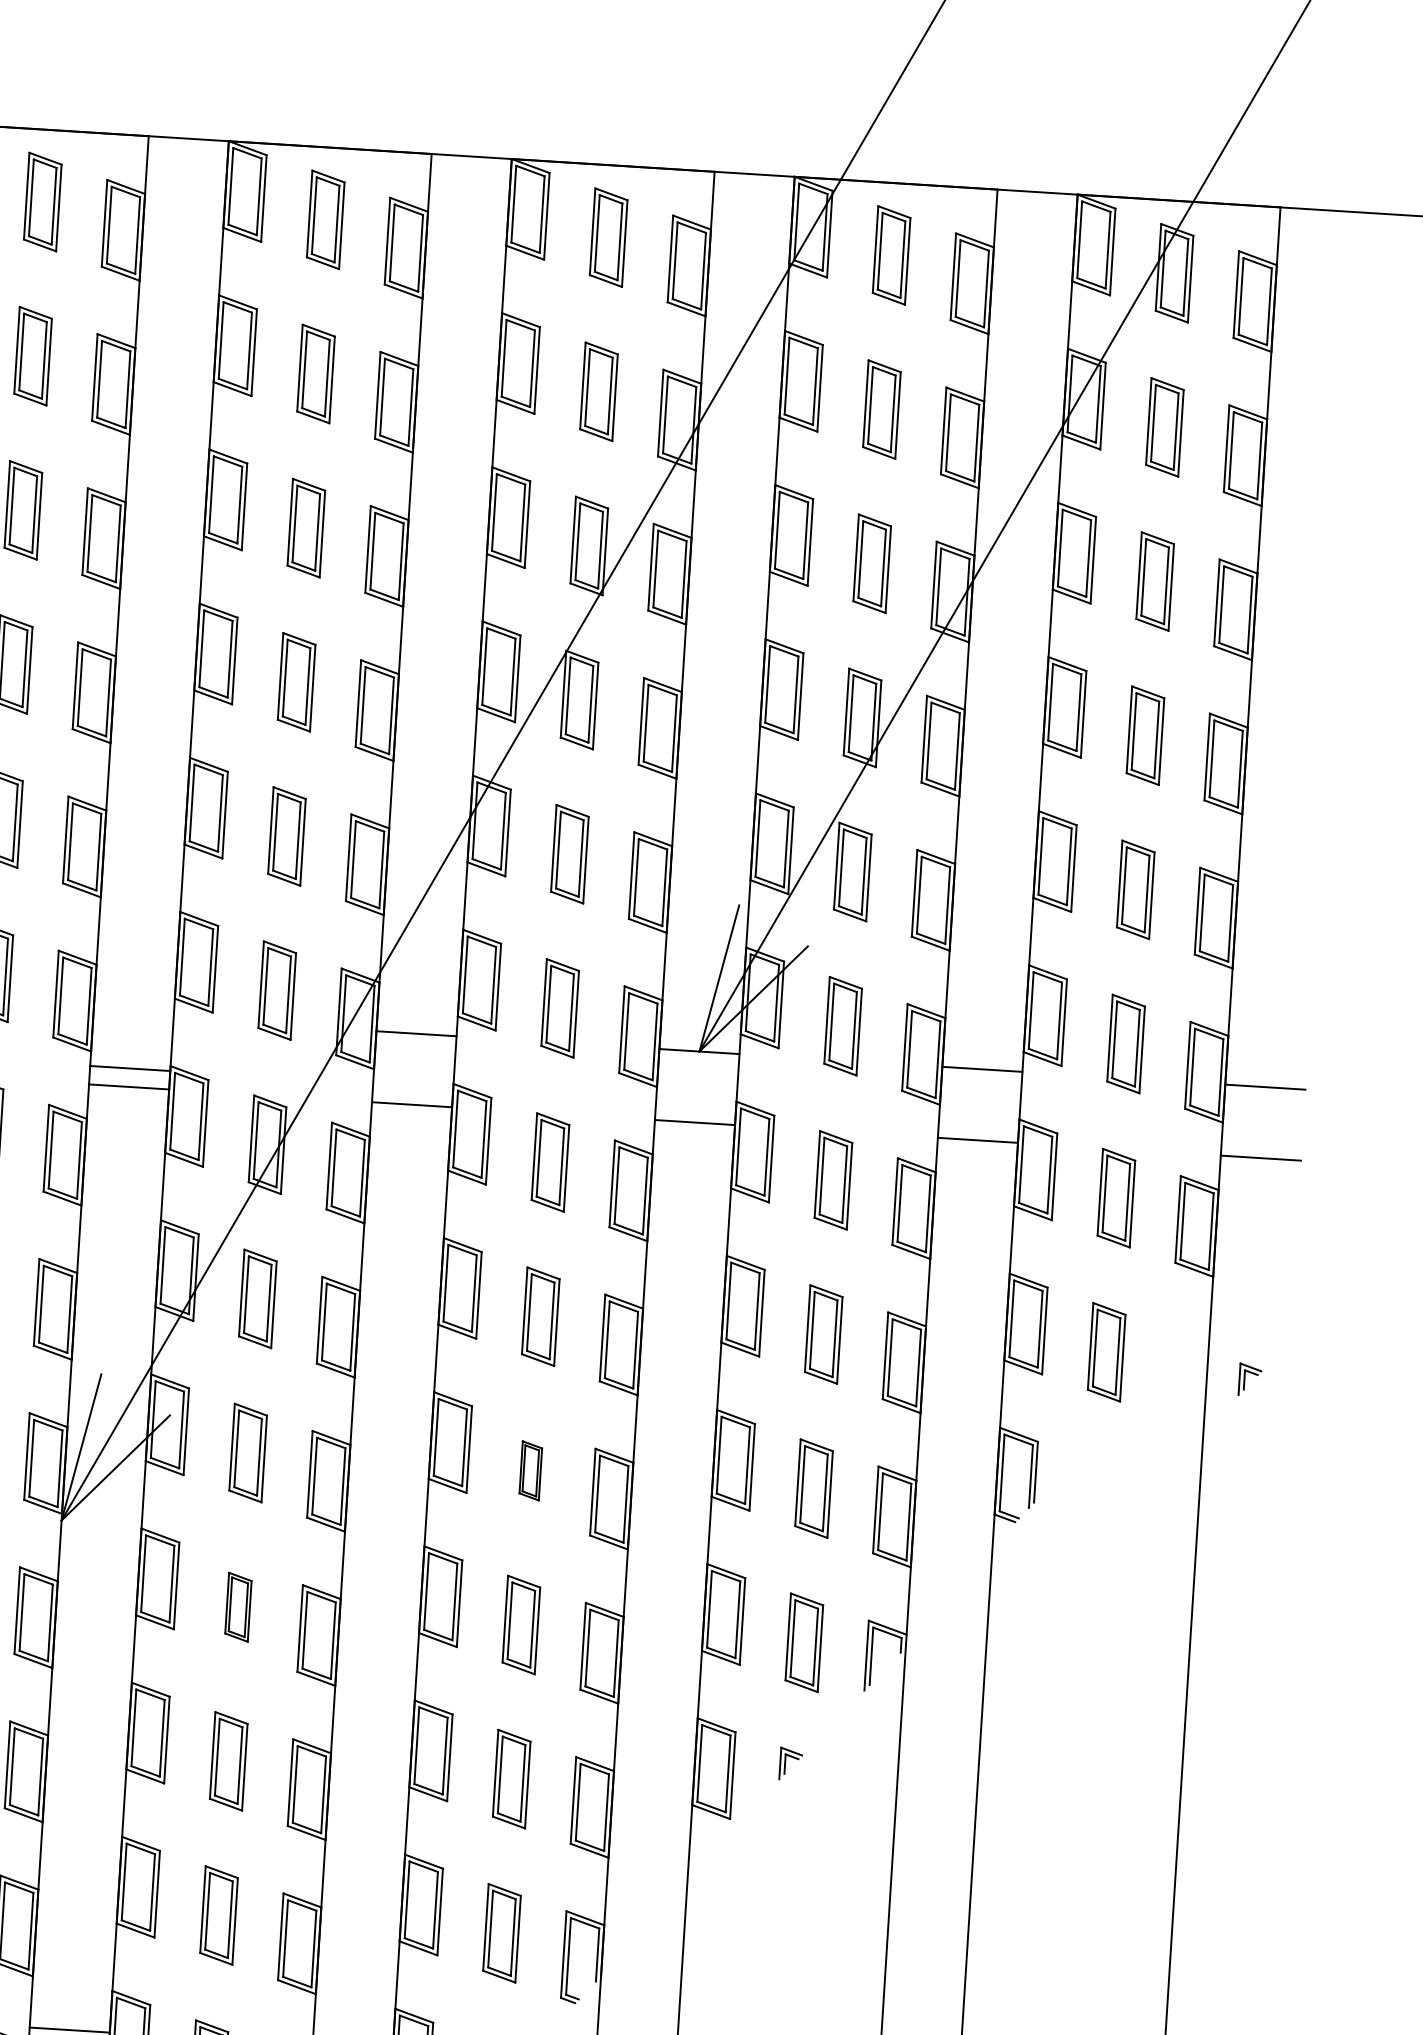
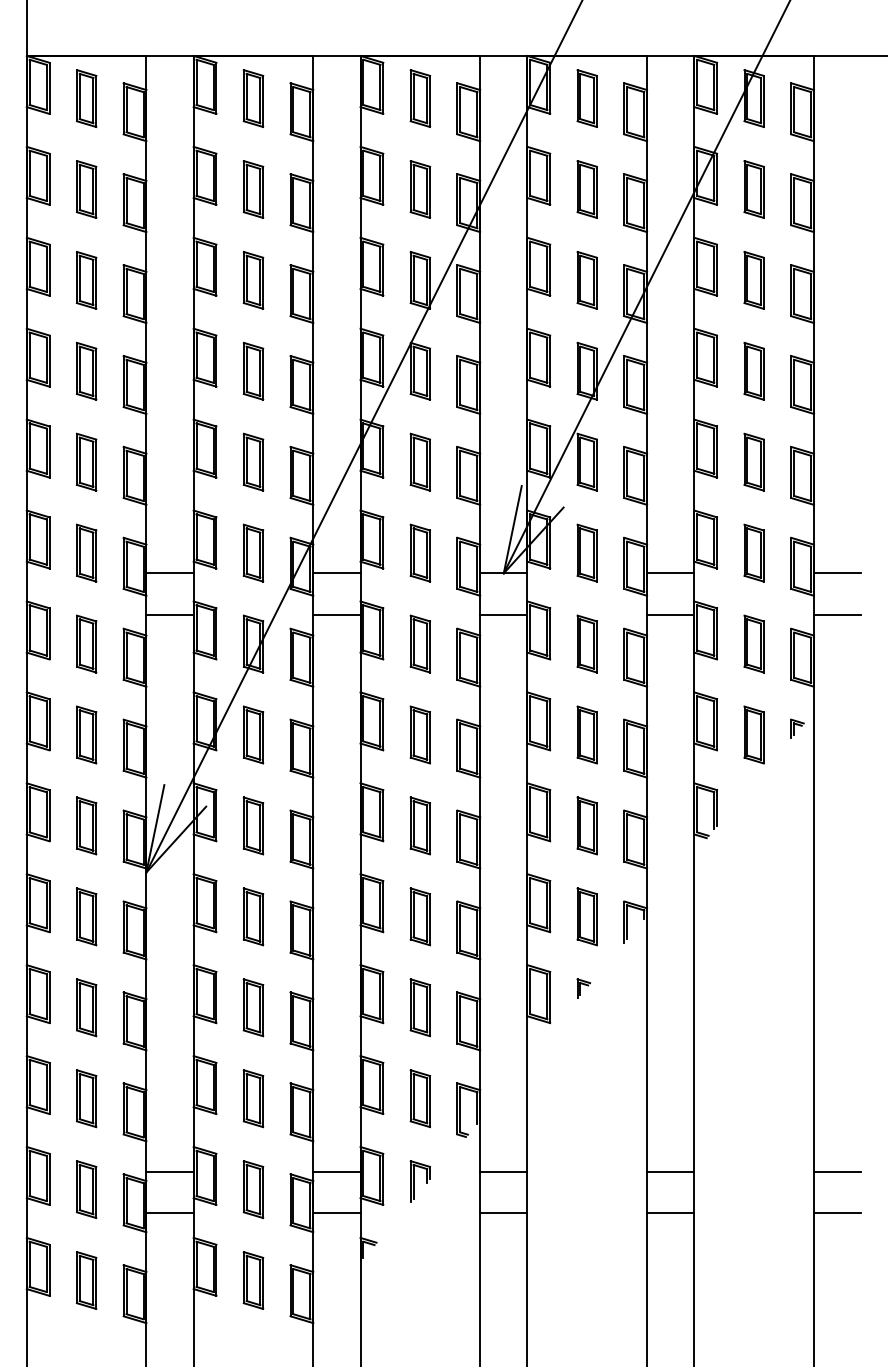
line: (129, 1068) -> (169, 573), moved
part: (1250, 1379) -> (797, 728), moved
part: (529, 1470) -> (419, 825), size x1.67
part: (238, 1606) -> (253, 916), size x1.43

